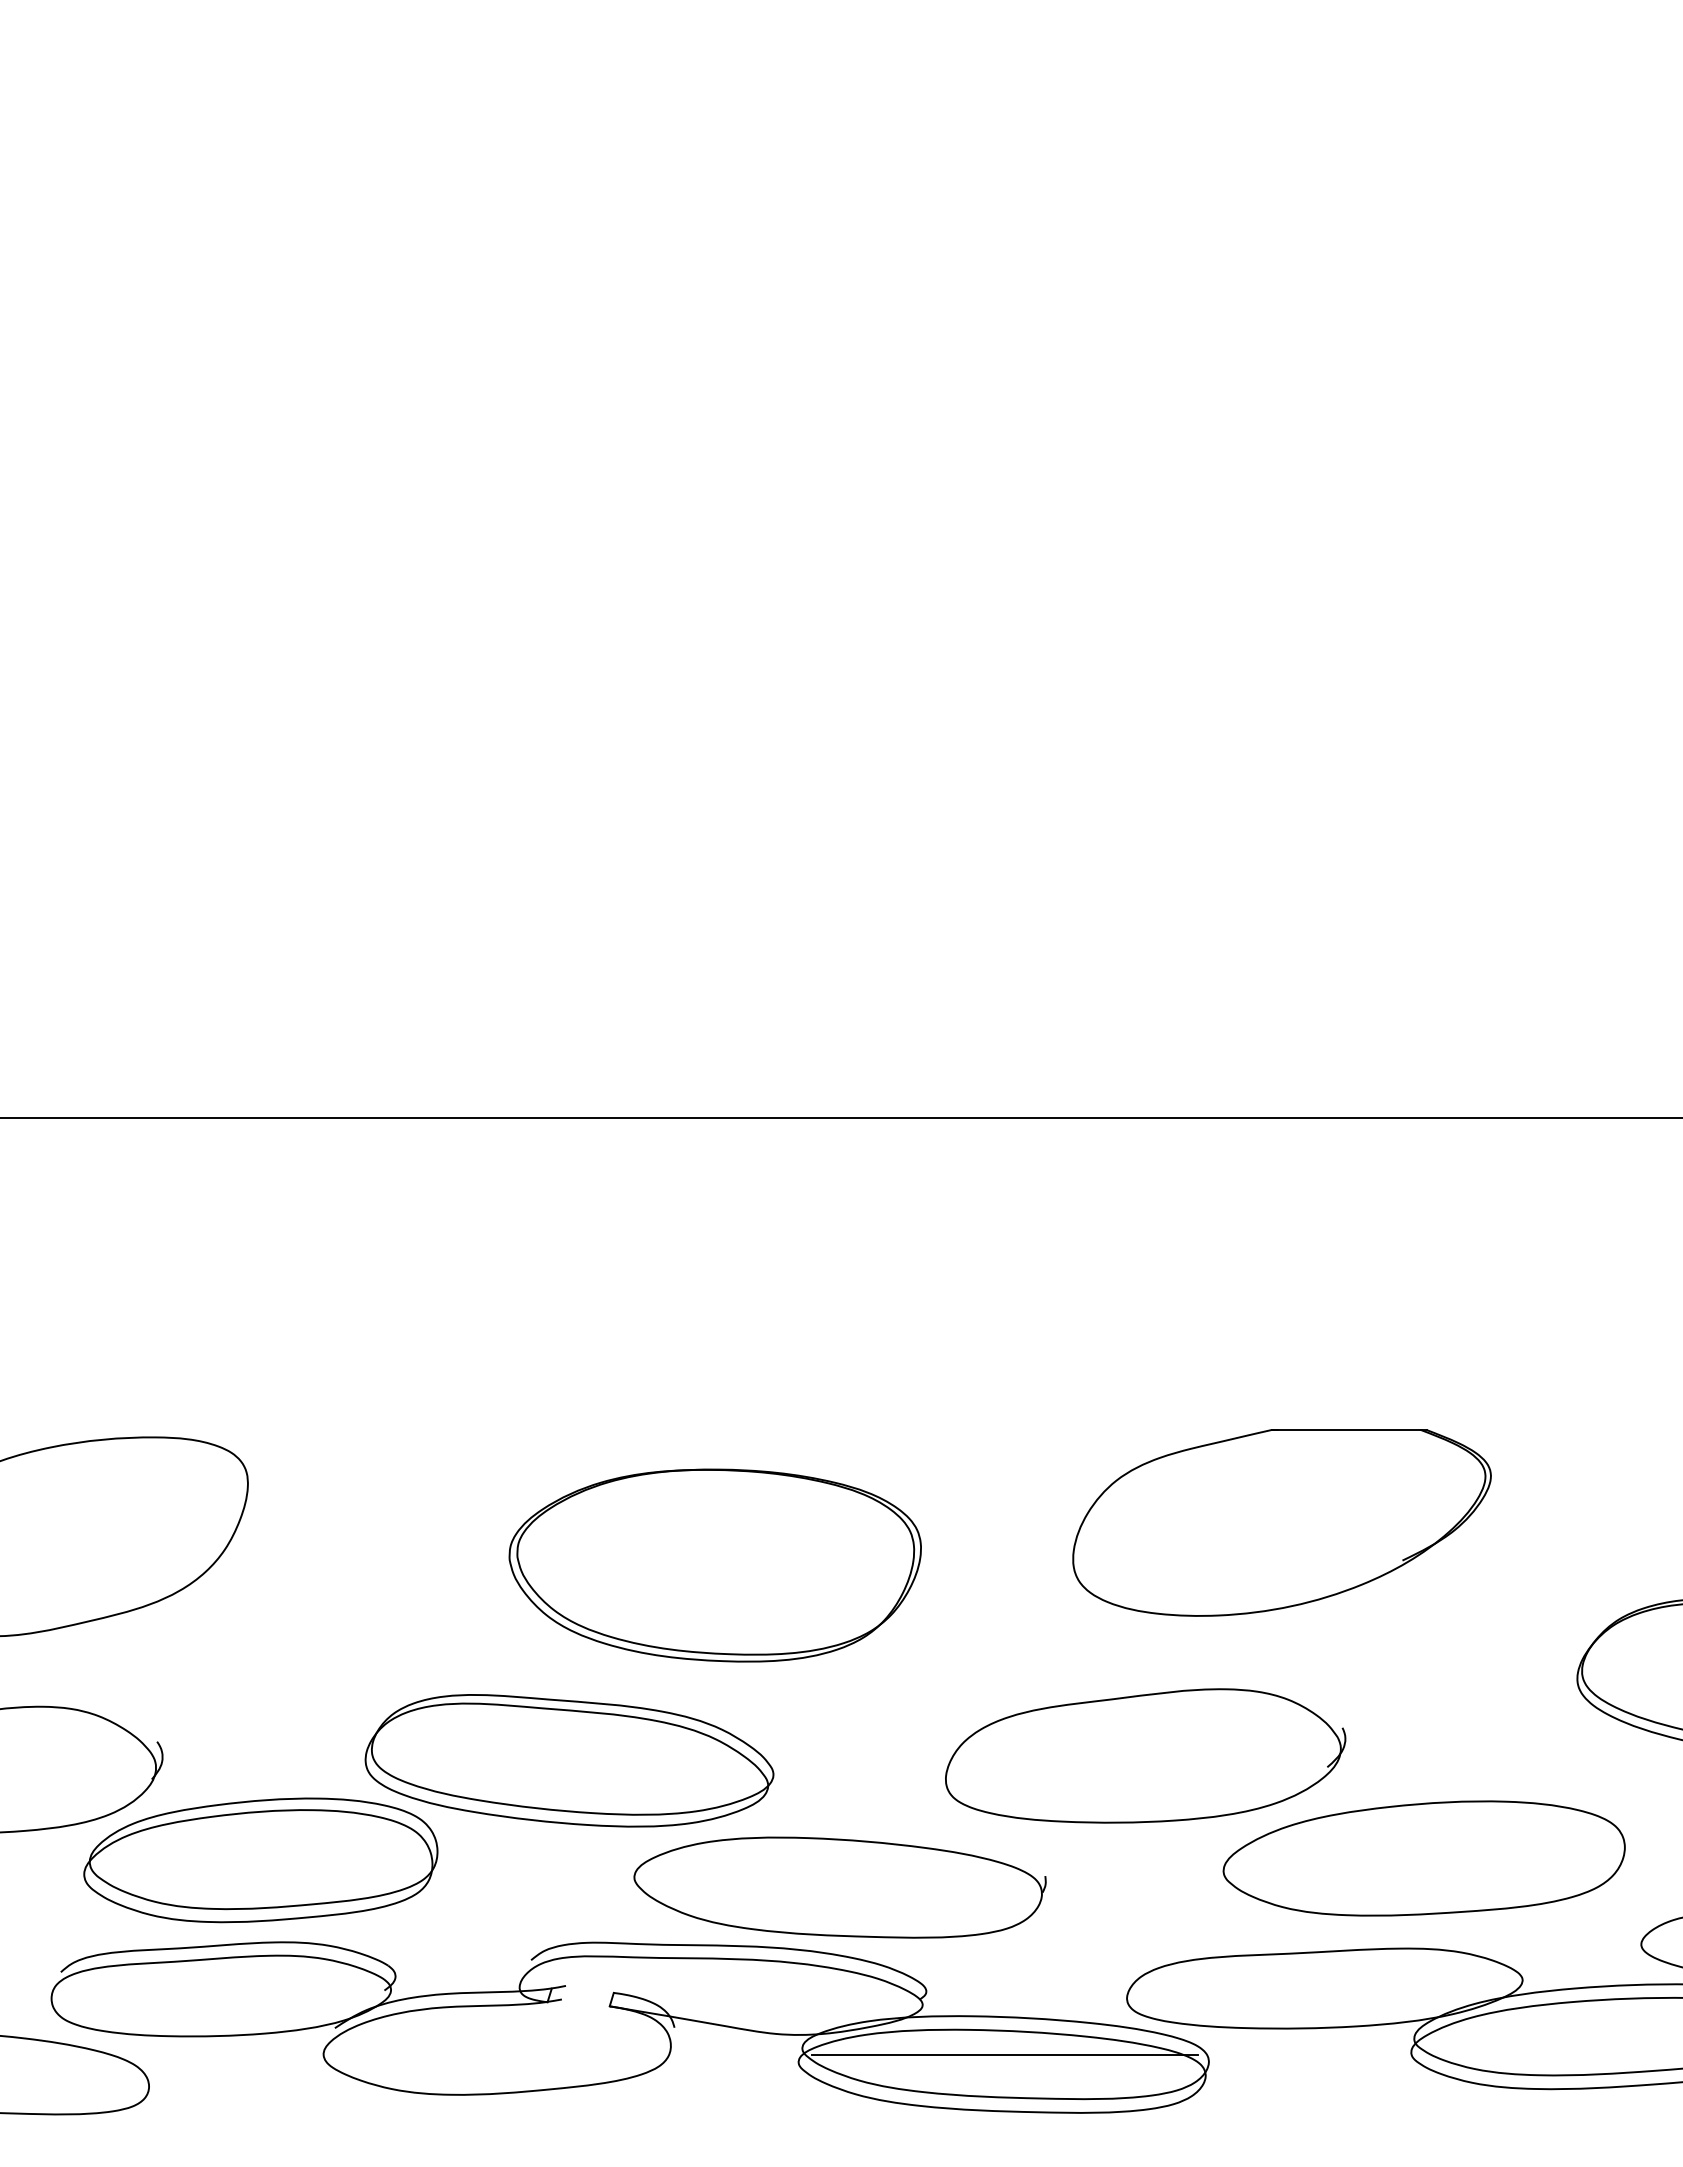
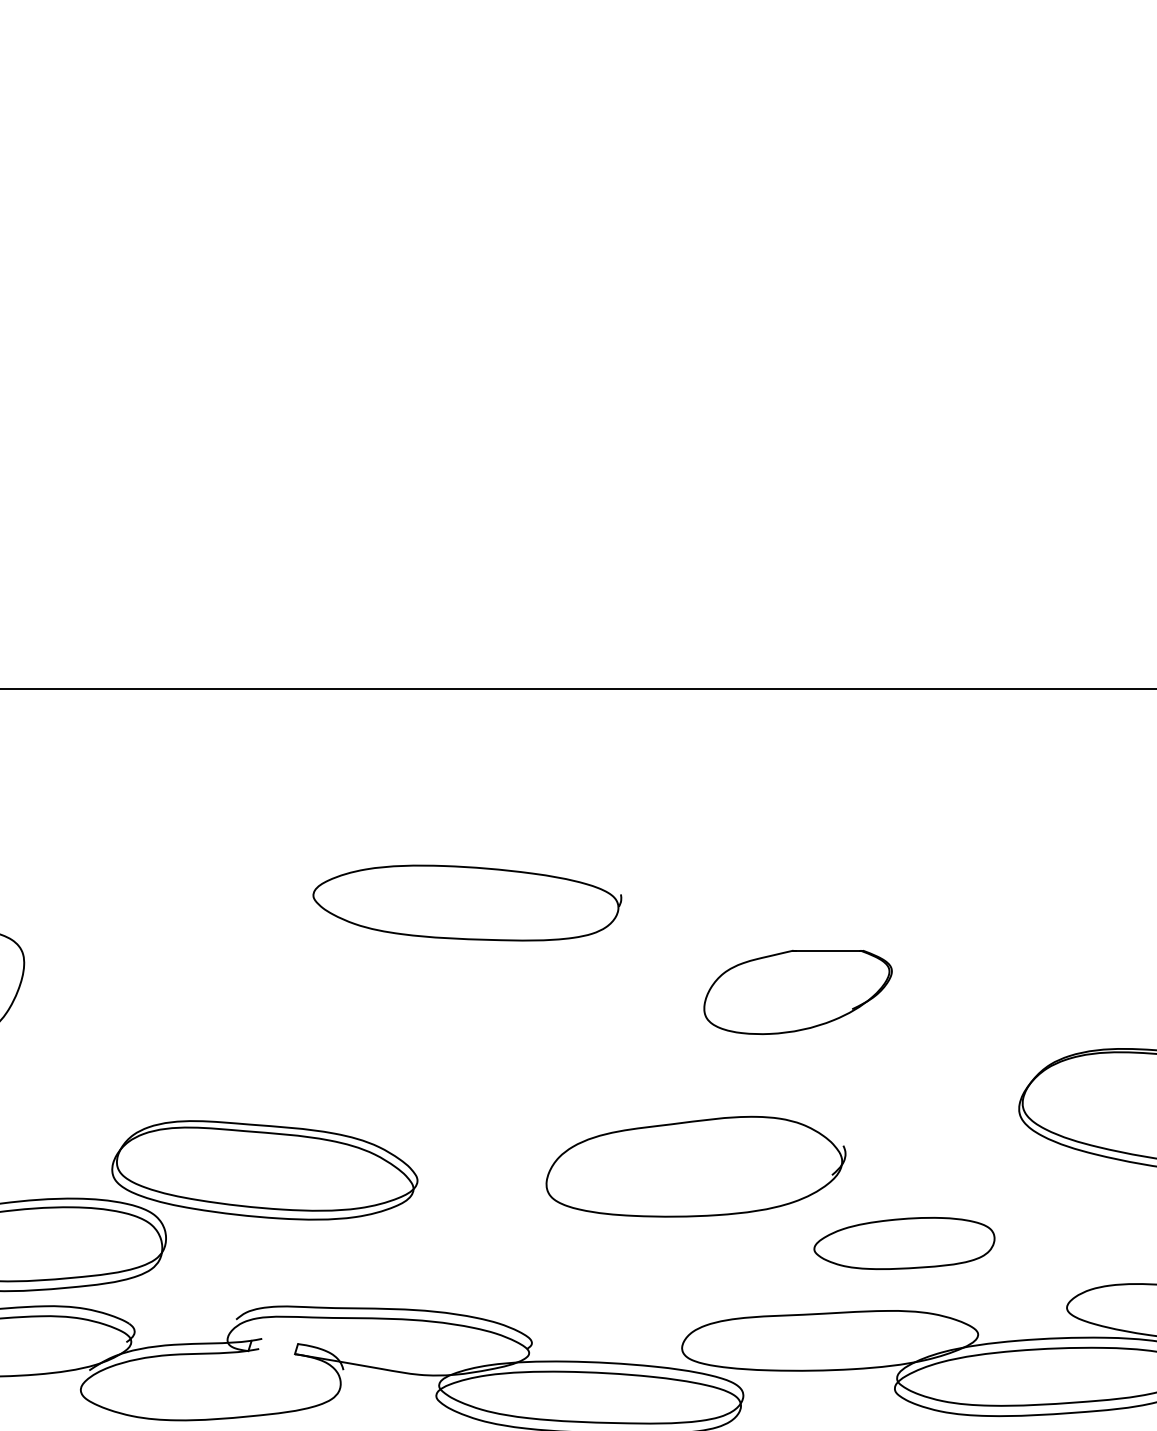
part: (1281, 1522) -> (797, 992), size x0.6
part: (714, 1565) -> (373, 1024), removed
part: (1423, 1858) -> (903, 1243), size x0.6
part: (839, 1887) -> (466, 902), moved
line: (1004, 2054) -> (590, 1390), removed

